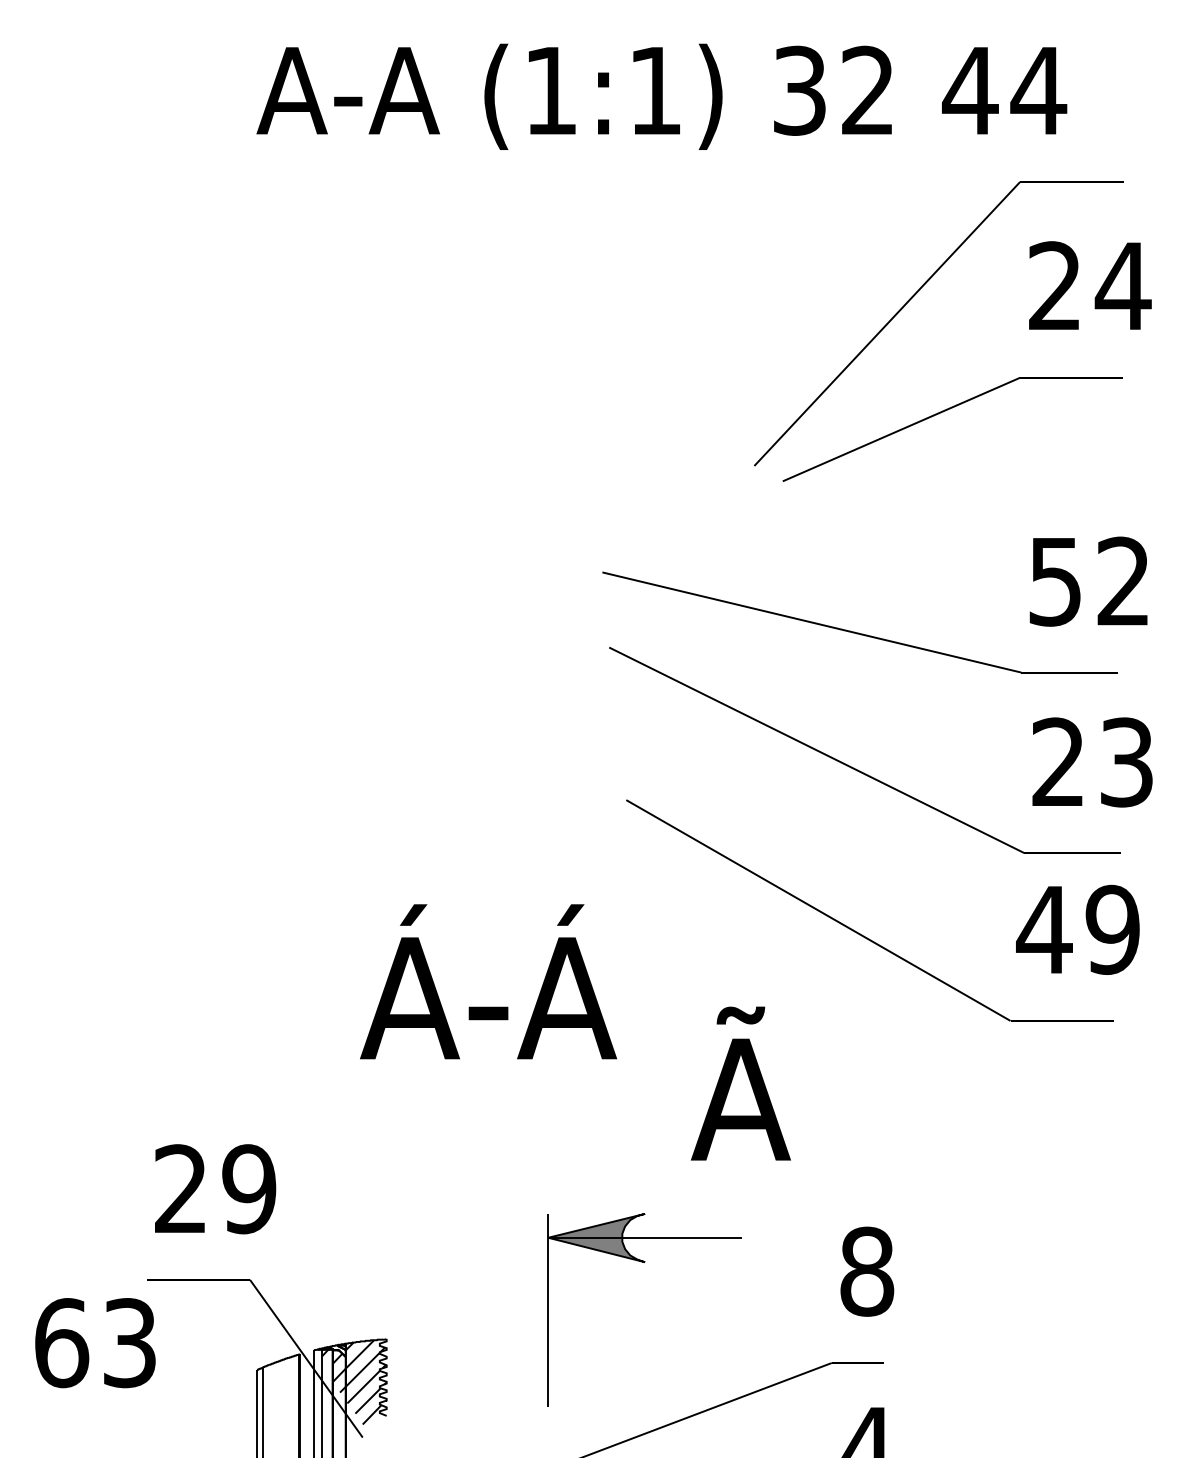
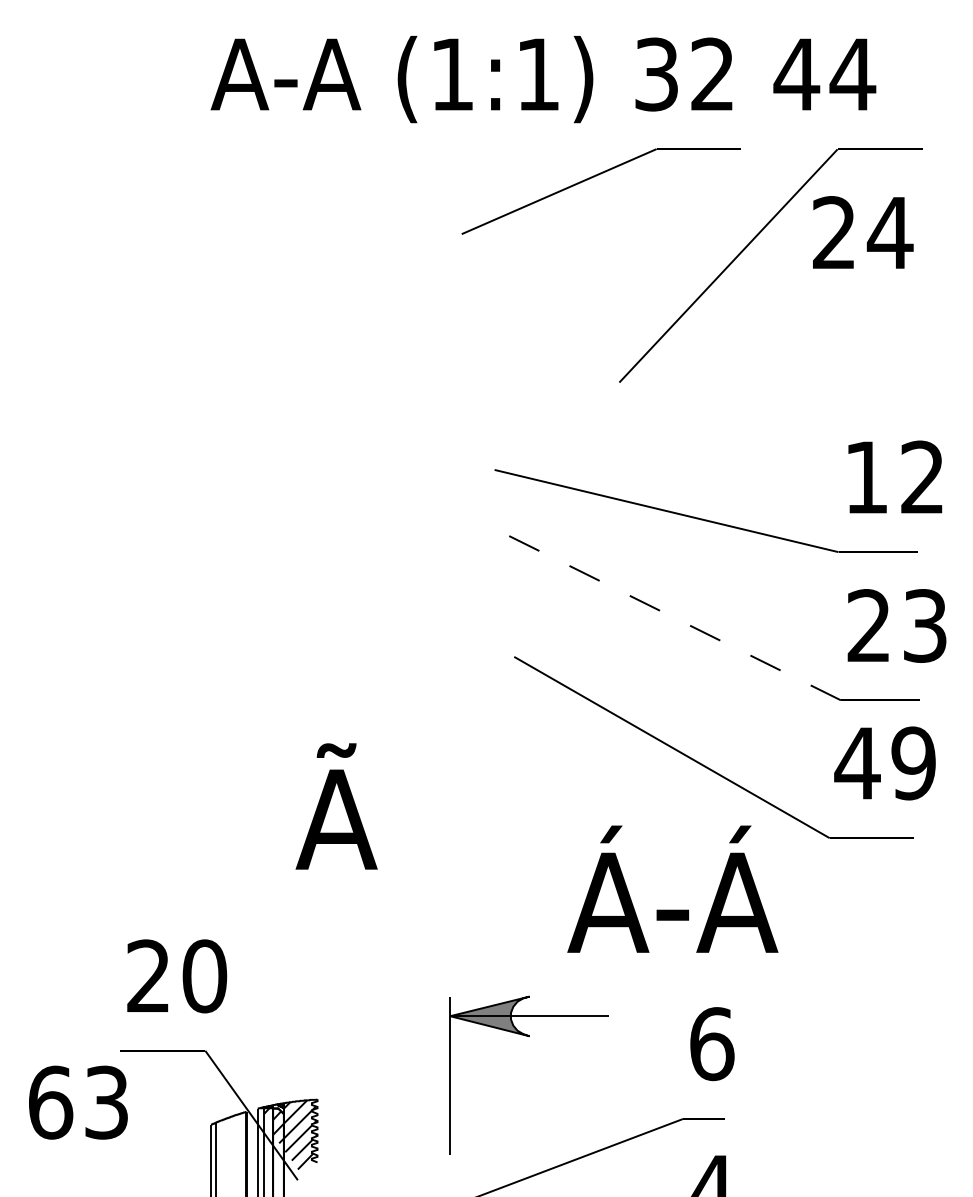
text: (1090, 285) -> (863, 232), moved
part: (944, 412) -> (594, 177), moved
text: (1055, 581) -> (866, 477), 52 -> 12
line: (816, 749) -> (670, 615), solid -> dashed
text: (501, 981) -> (411, 805), Á-Á -> Ã
text: (832, 1082) -> (683, 888), Ã -> Á-Á
text: (249, 1189) -> (204, 976), 29 -> 20
text: (867, 1272) -> (712, 1044), 8 -> 6

